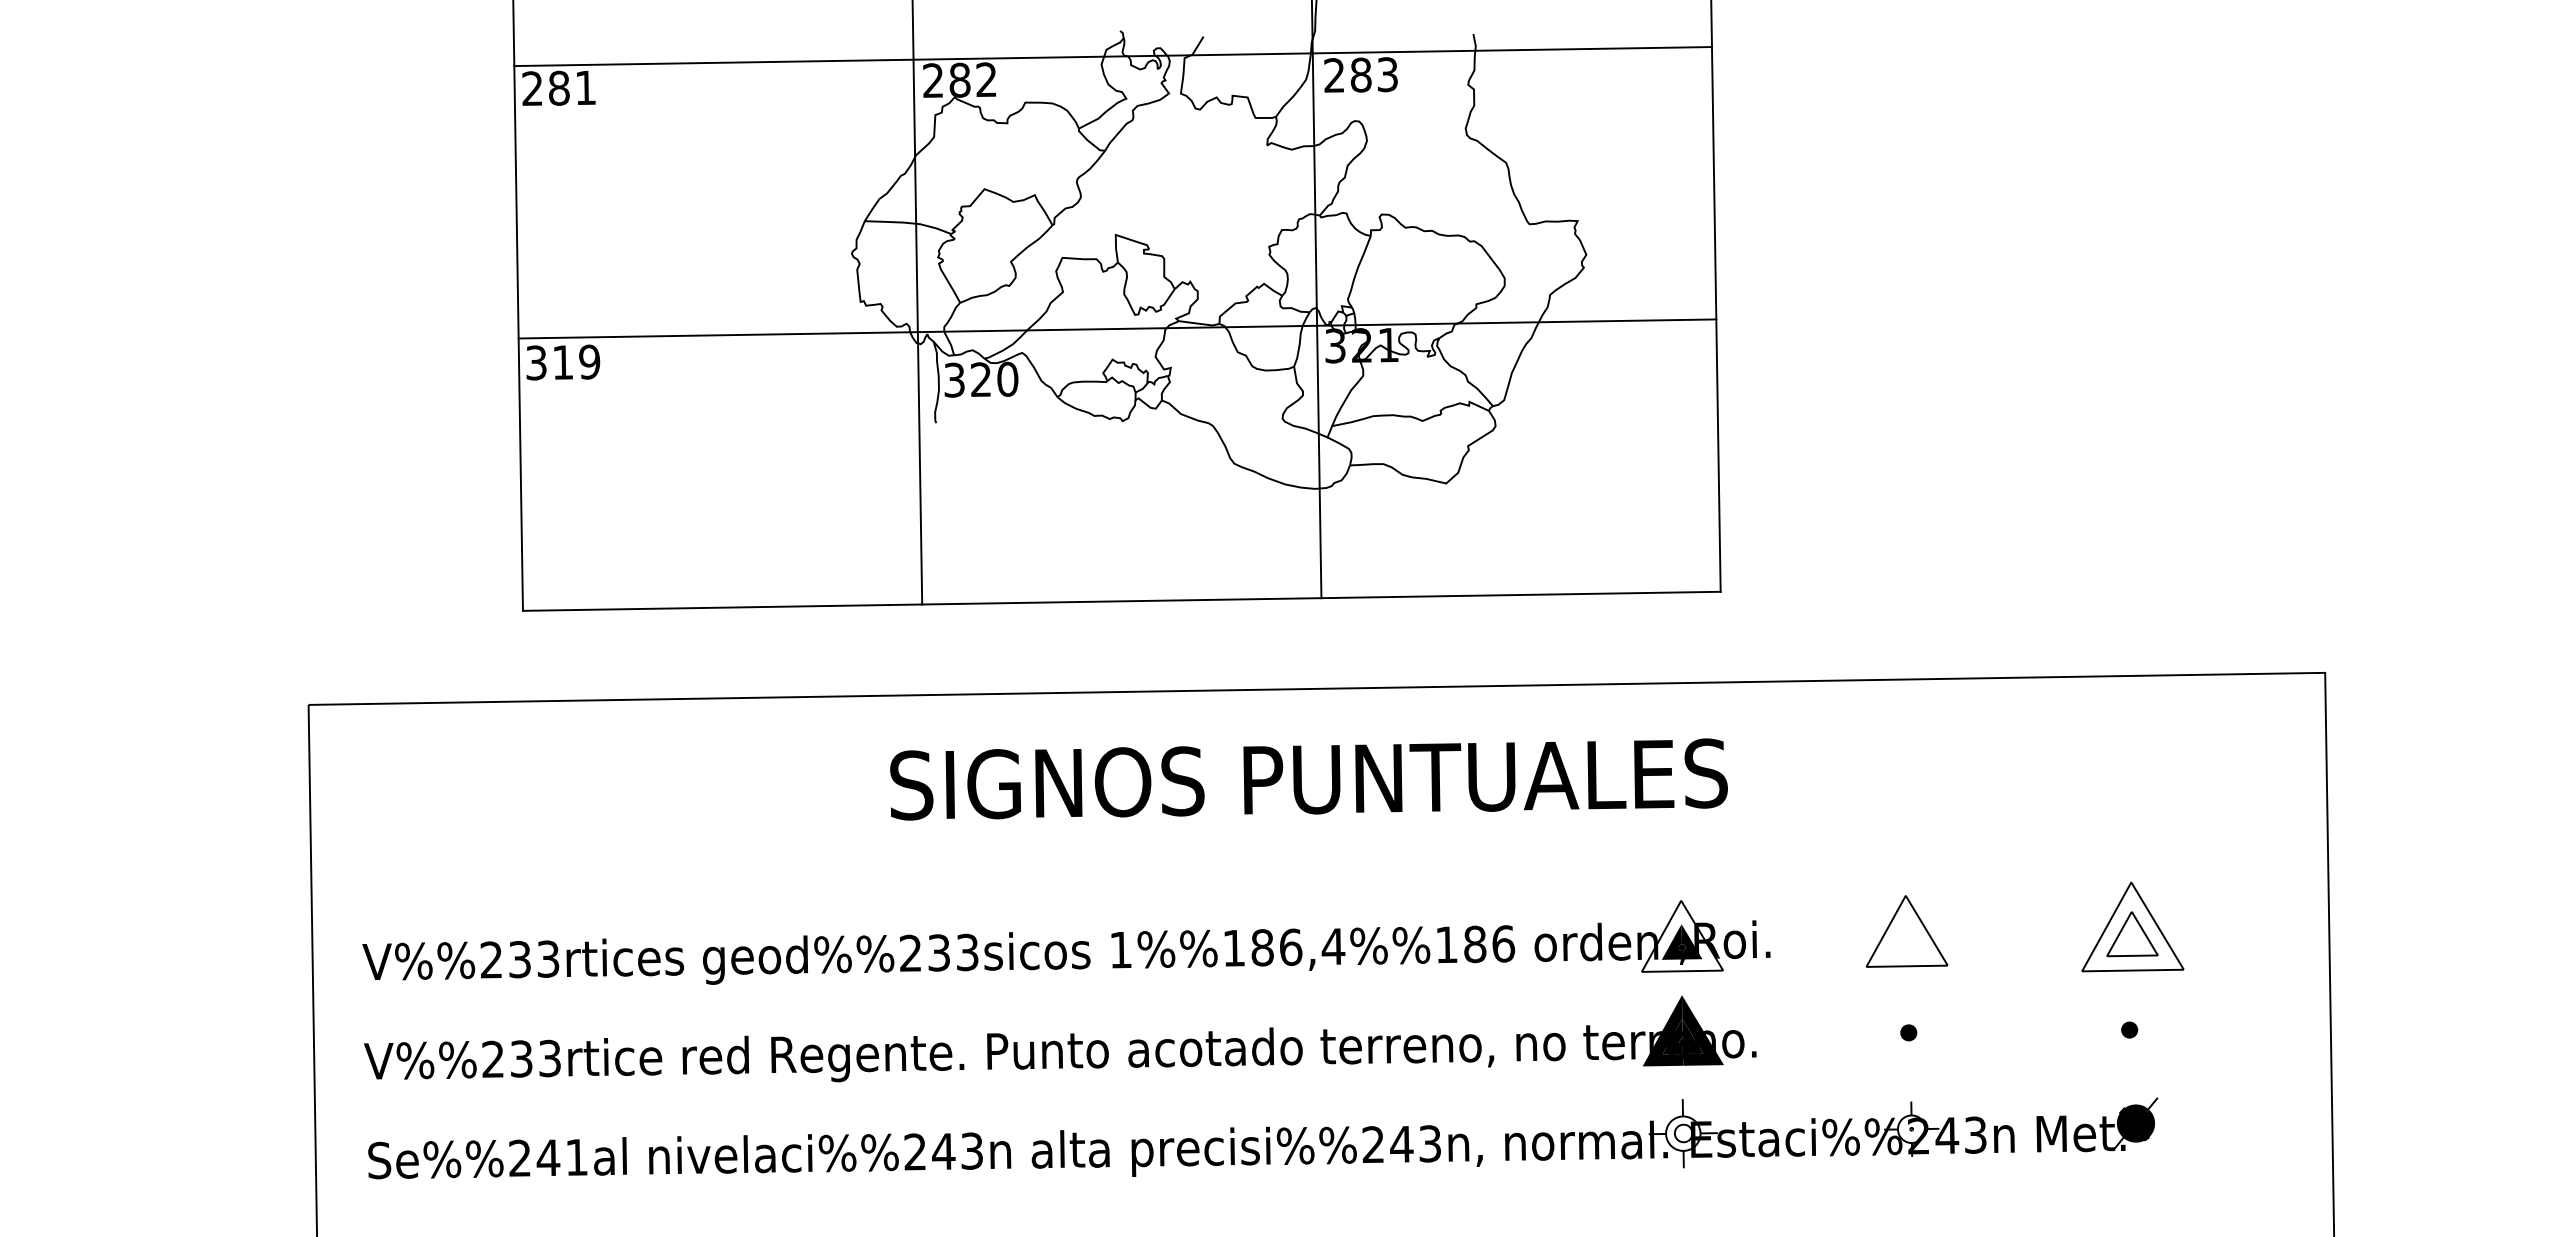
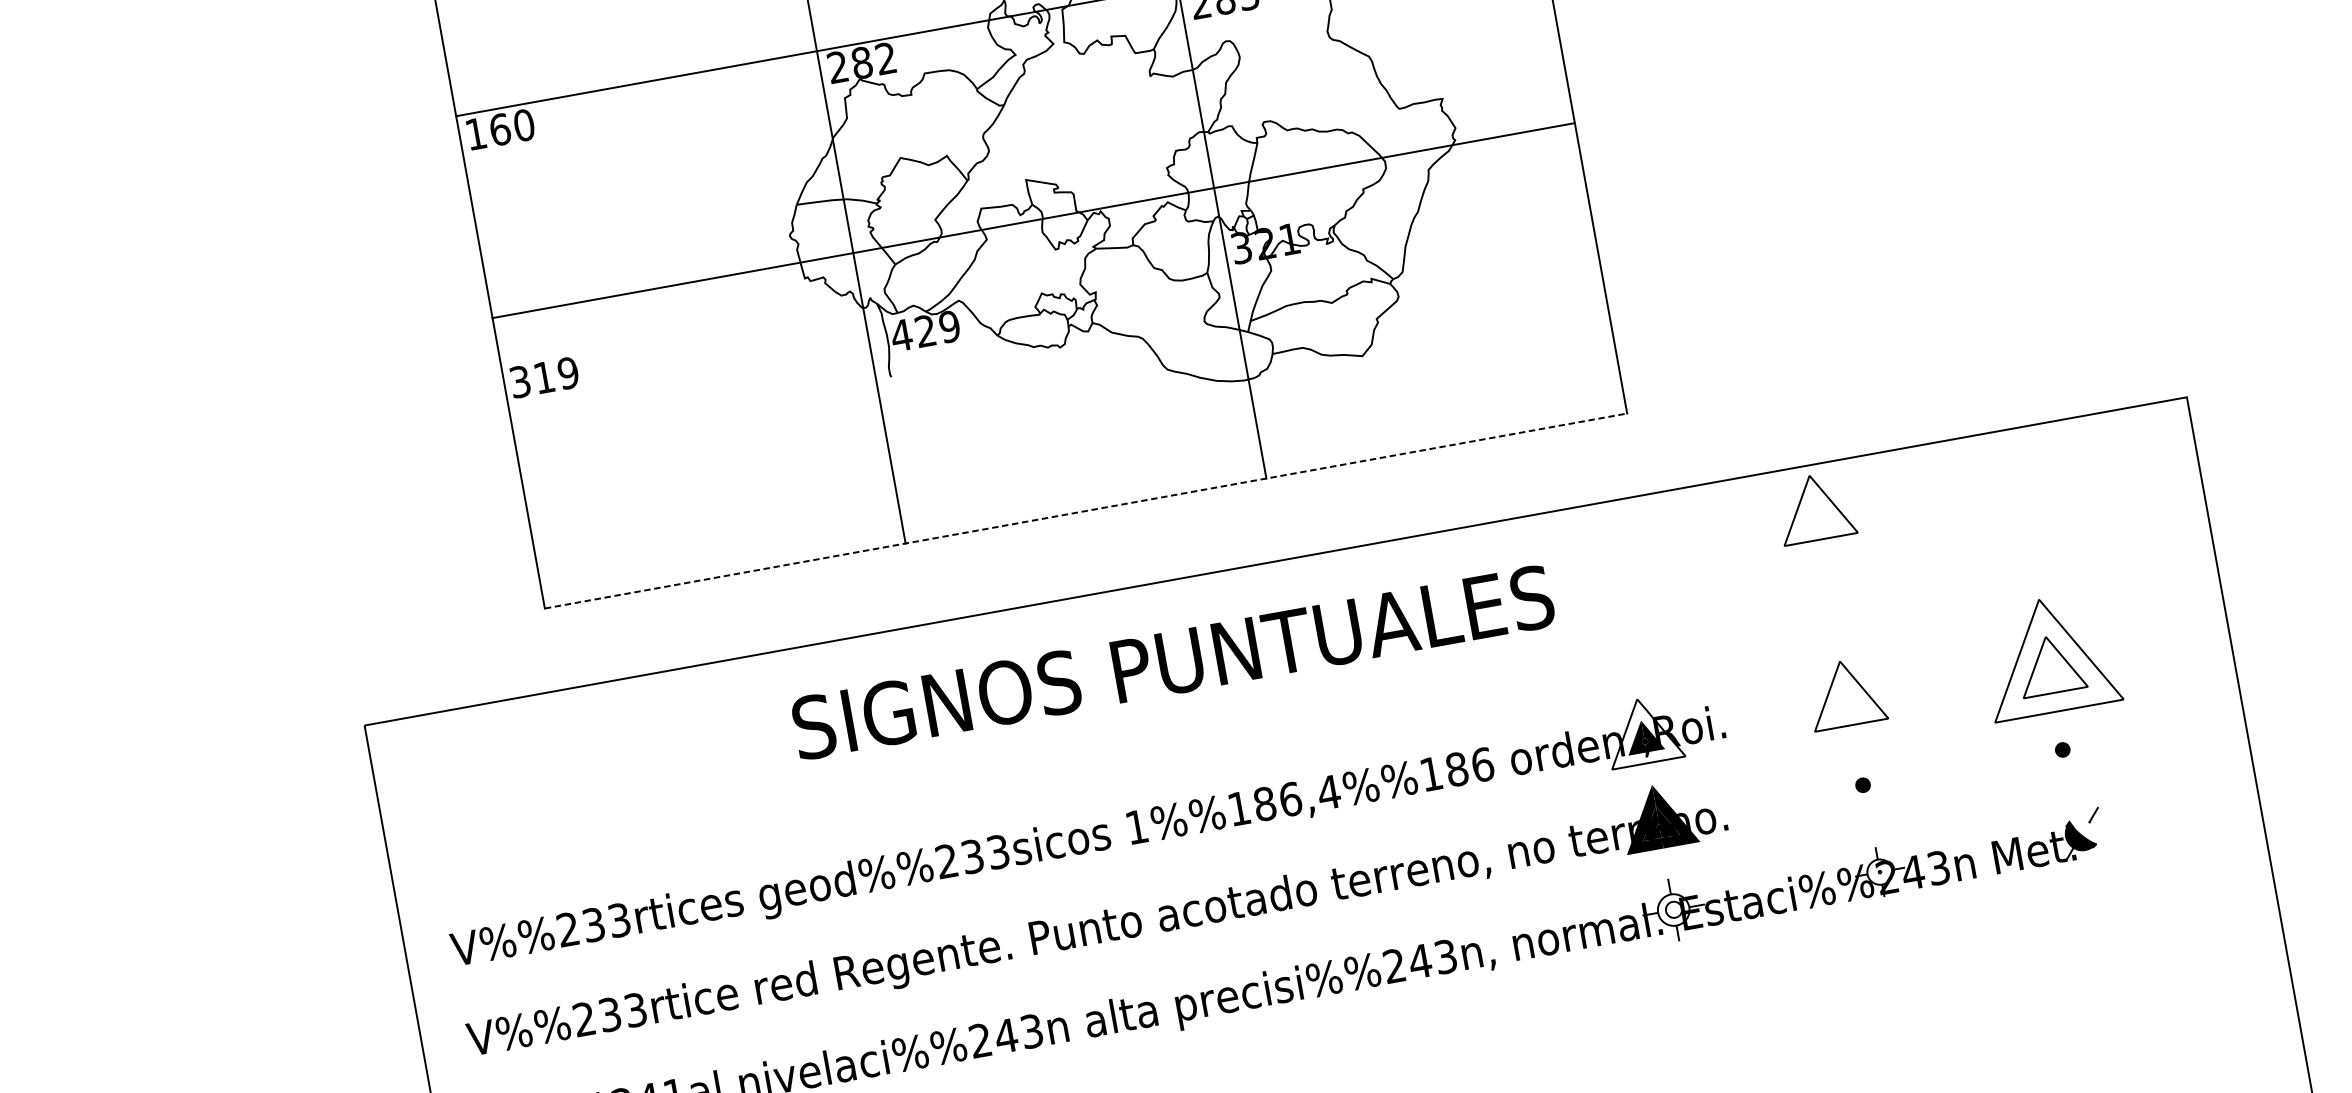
text: (559, 87) -> (500, 128), 281 -> 160
line: (1117, 328) -> (1033, 220), moved
text: (980, 379) -> (925, 331), 320 -> 429
line: (1121, 601) -> (1085, 511), solid -> dashed
part: (1906, 726) -> (1815, 508), added
text: (1308, 779) -> (1172, 662), moved
part: (2132, 927) -> (2050, 656), size x1.4
fill: (2139, 1120) -> (2085, 830), removed

